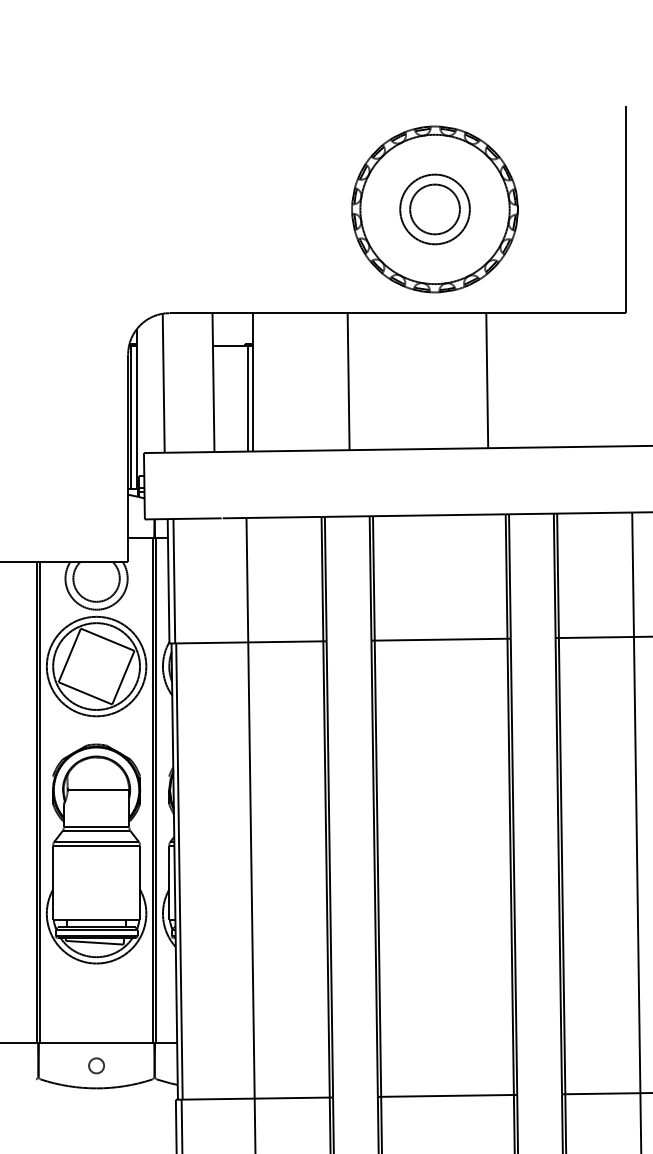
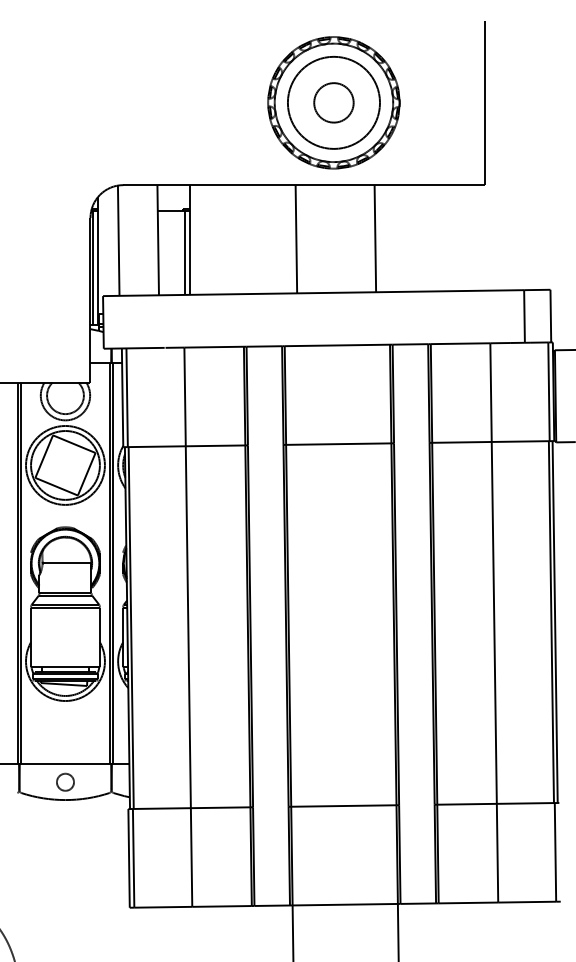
circle: (434, 208) -> (333, 102), size x1.67
line: (348, 381) -> (296, 239), moved
circle: (96, 1065) -> (65, 781), size x1.43

